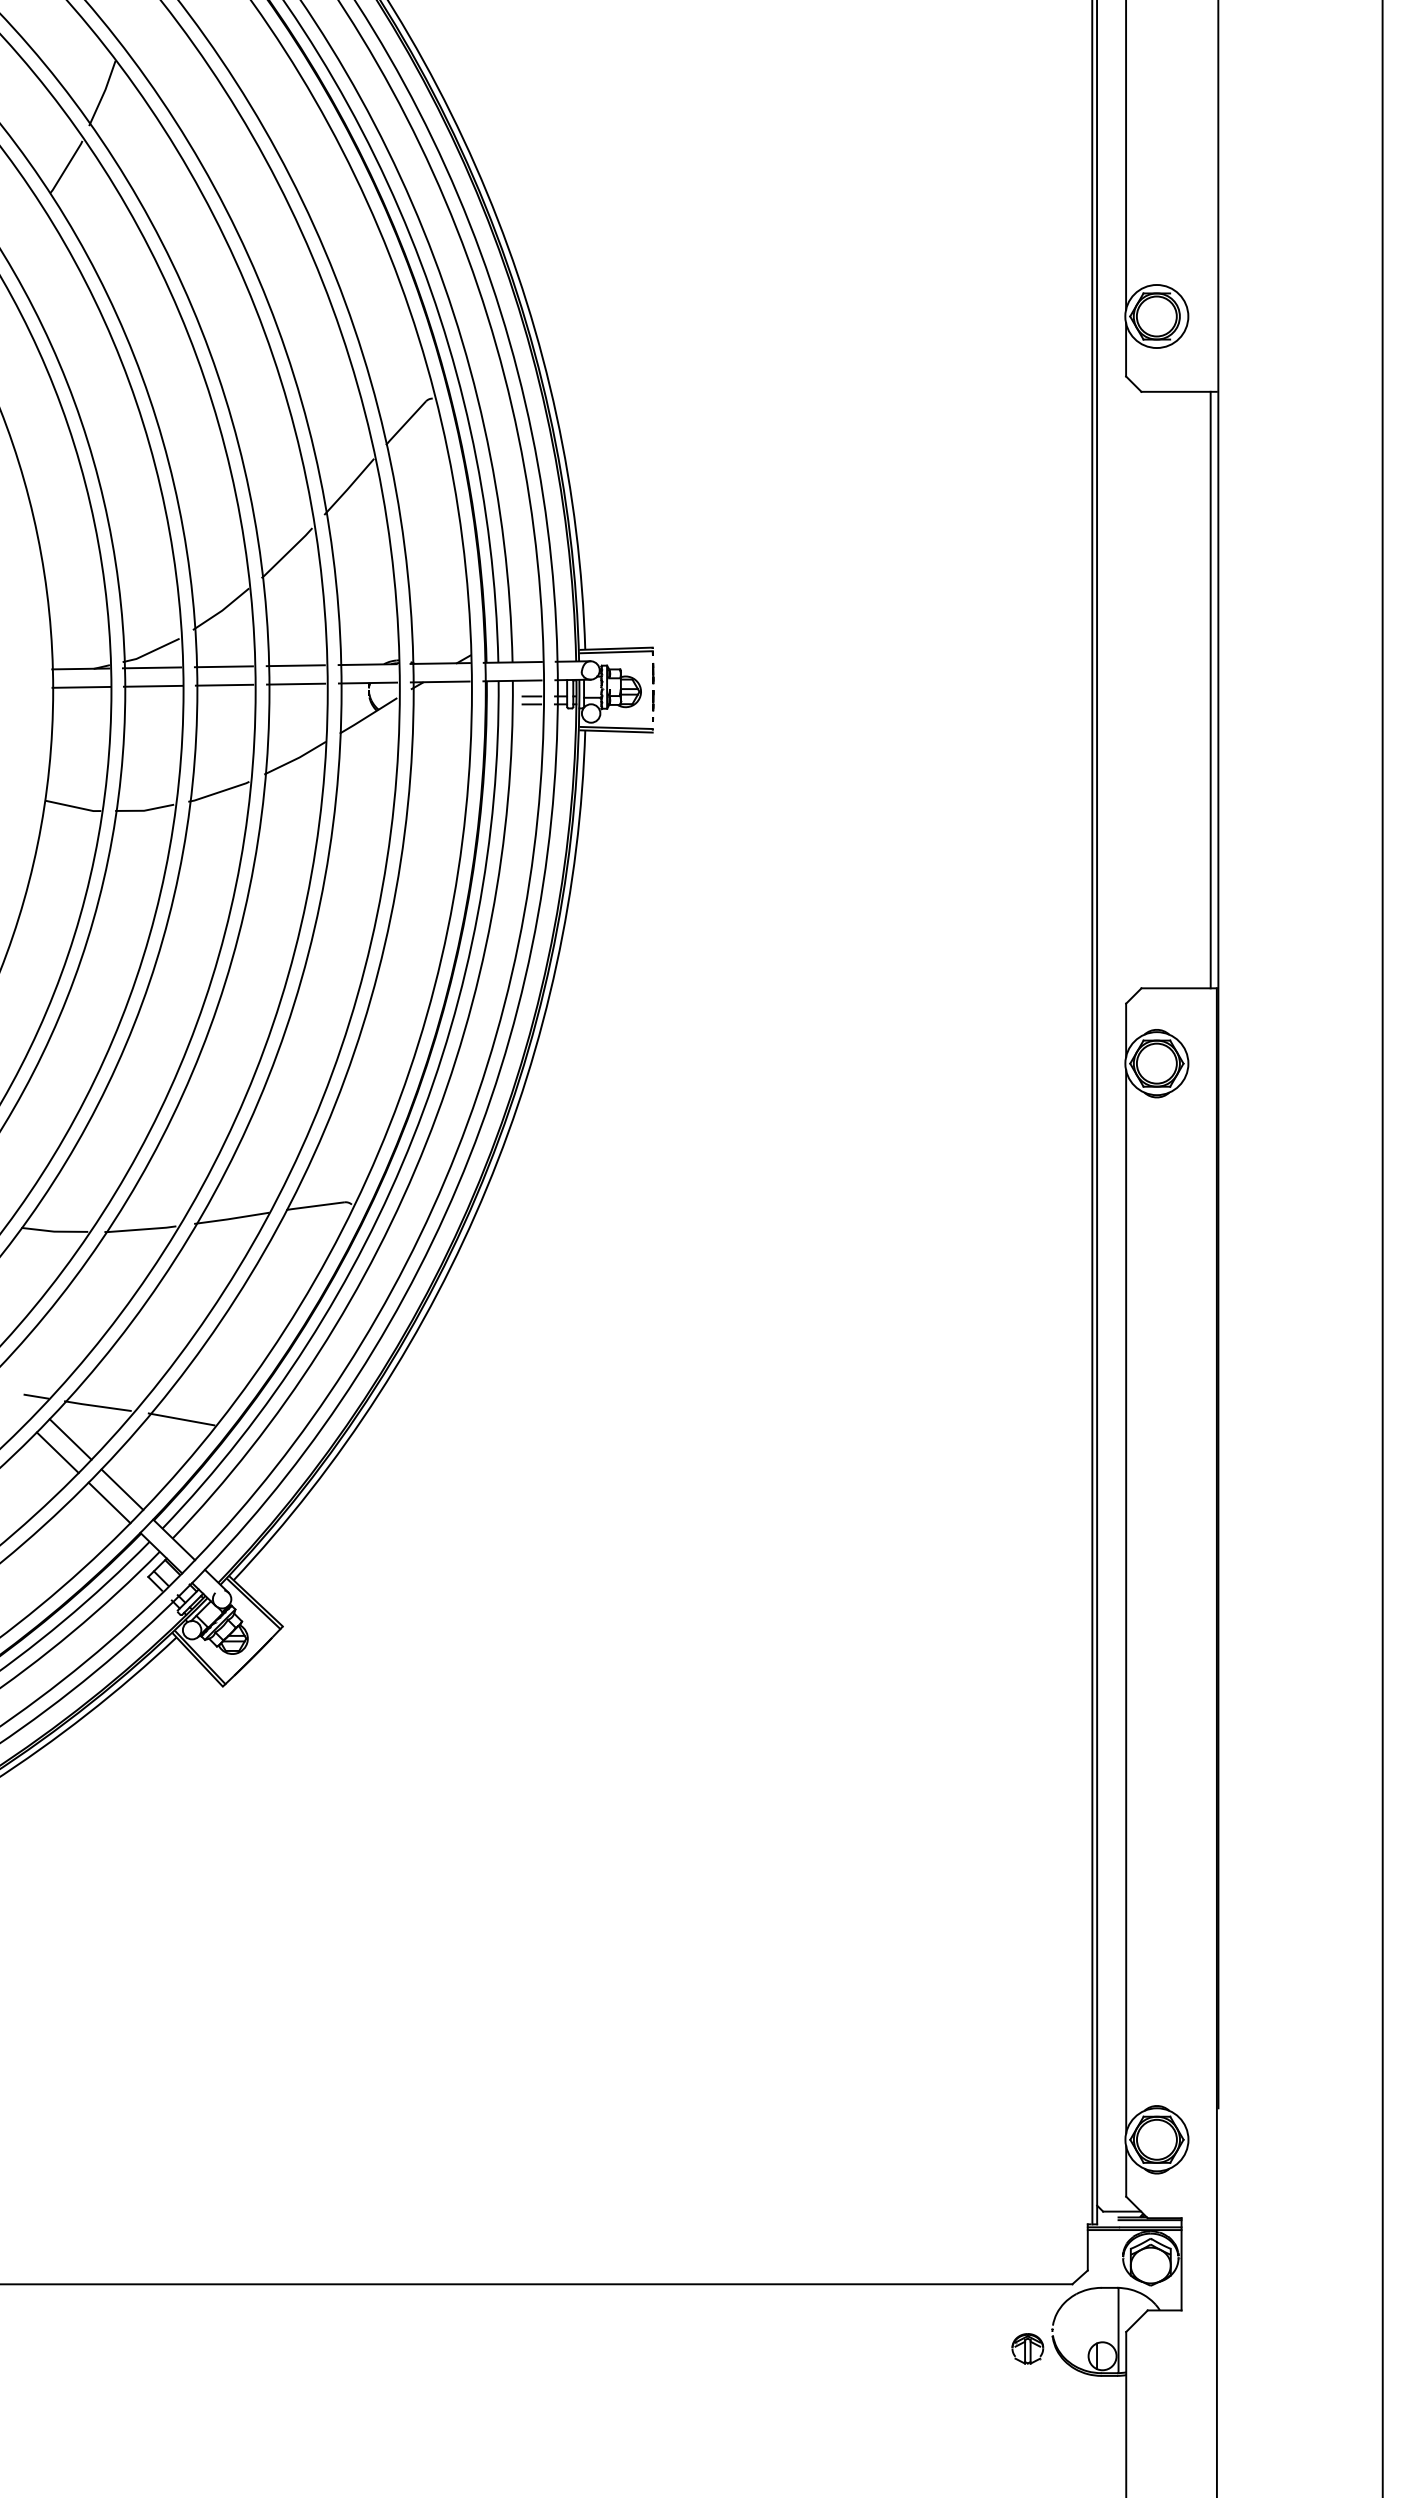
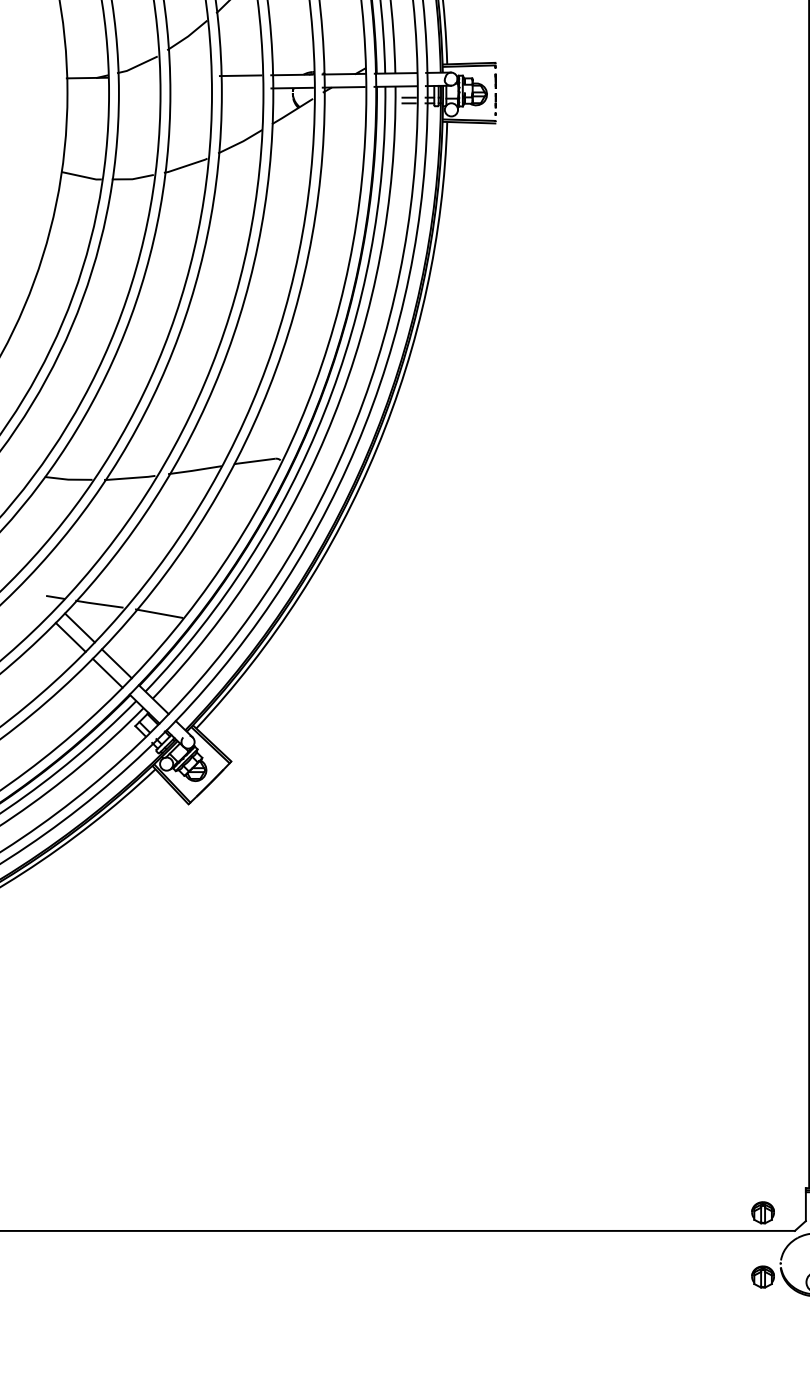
line: (223, 666) -> (189, 76), removed
line: (151, 667) -> (137, 77), removed
line: (296, 683) -> (241, 88), removed
line: (224, 684) -> (189, 89), removed
line: (152, 685) -> (138, 89), removed
line: (81, 686) -> (87, 90), removed
part: (1027, 2258) -> (762, 1212), added

